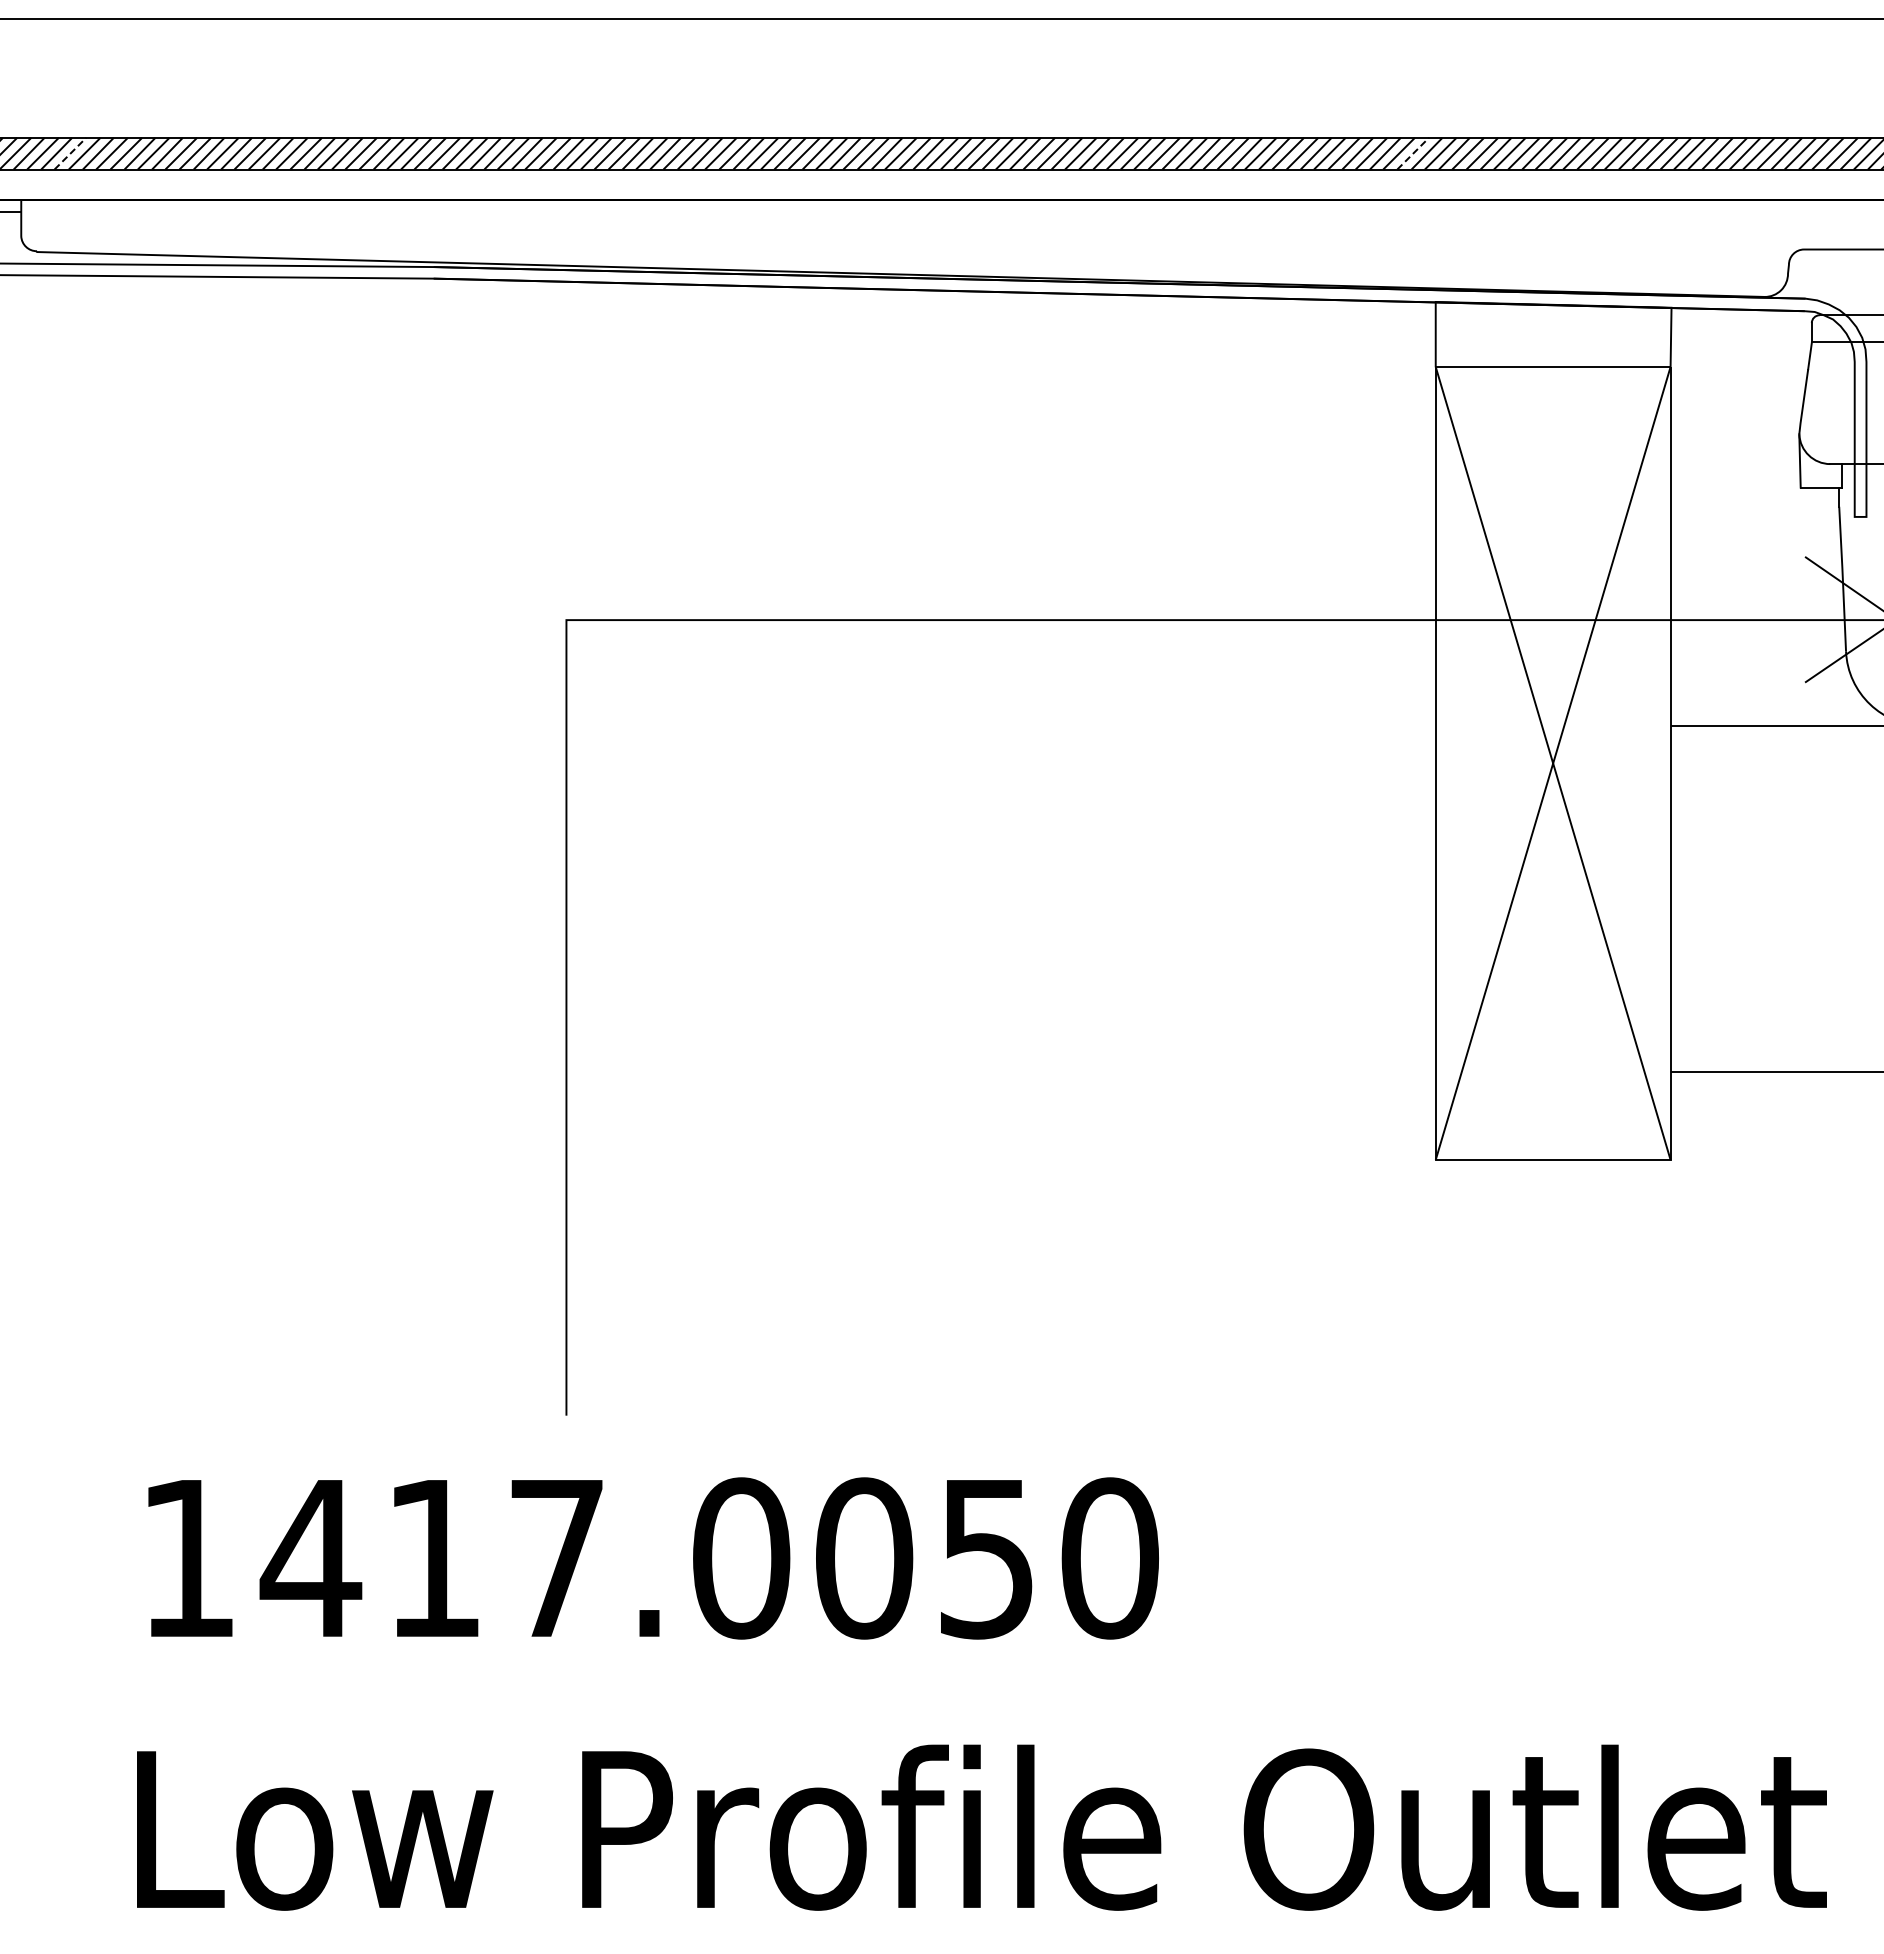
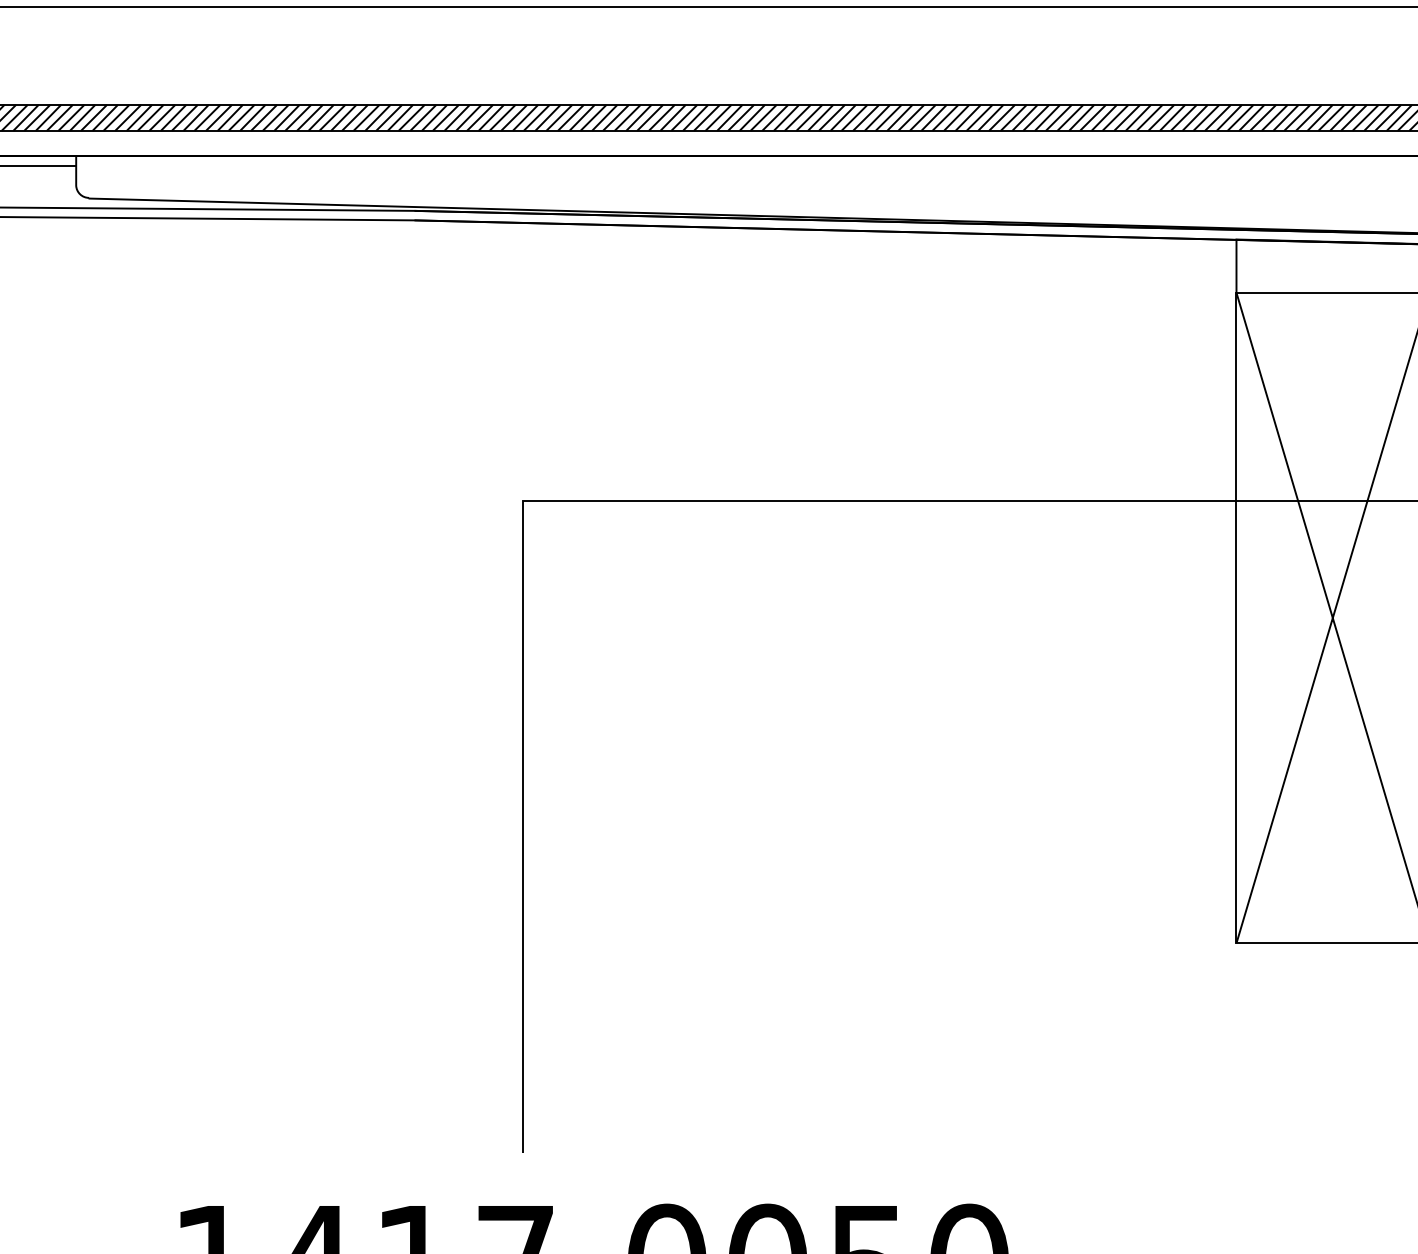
line: (70, 153) -> (116, 117), dashed -> solid
line: (1413, 153) -> (1218, 117), dashed -> solid

